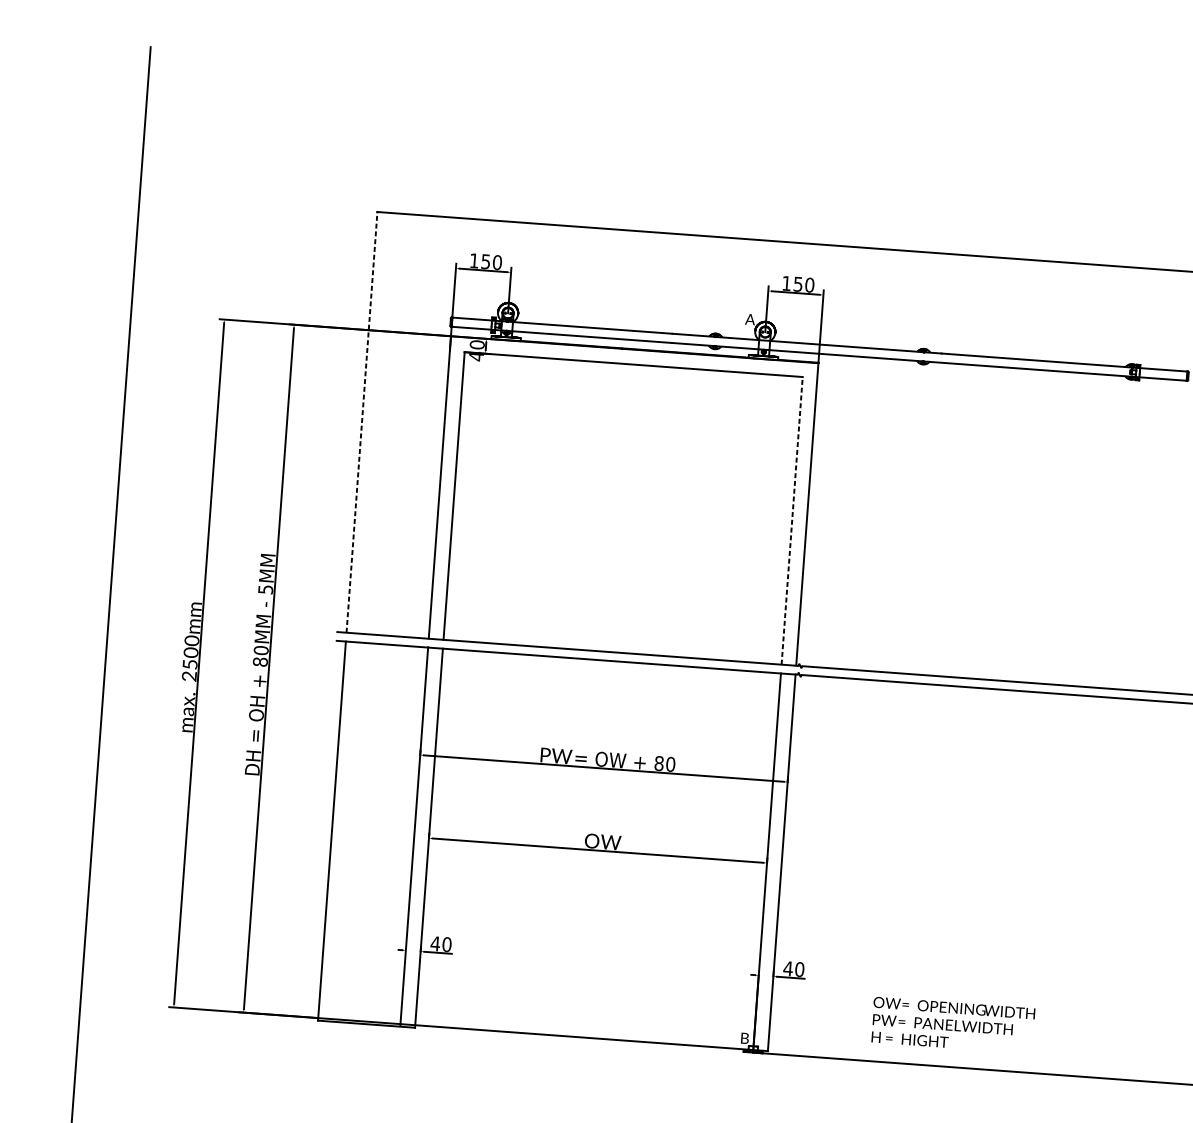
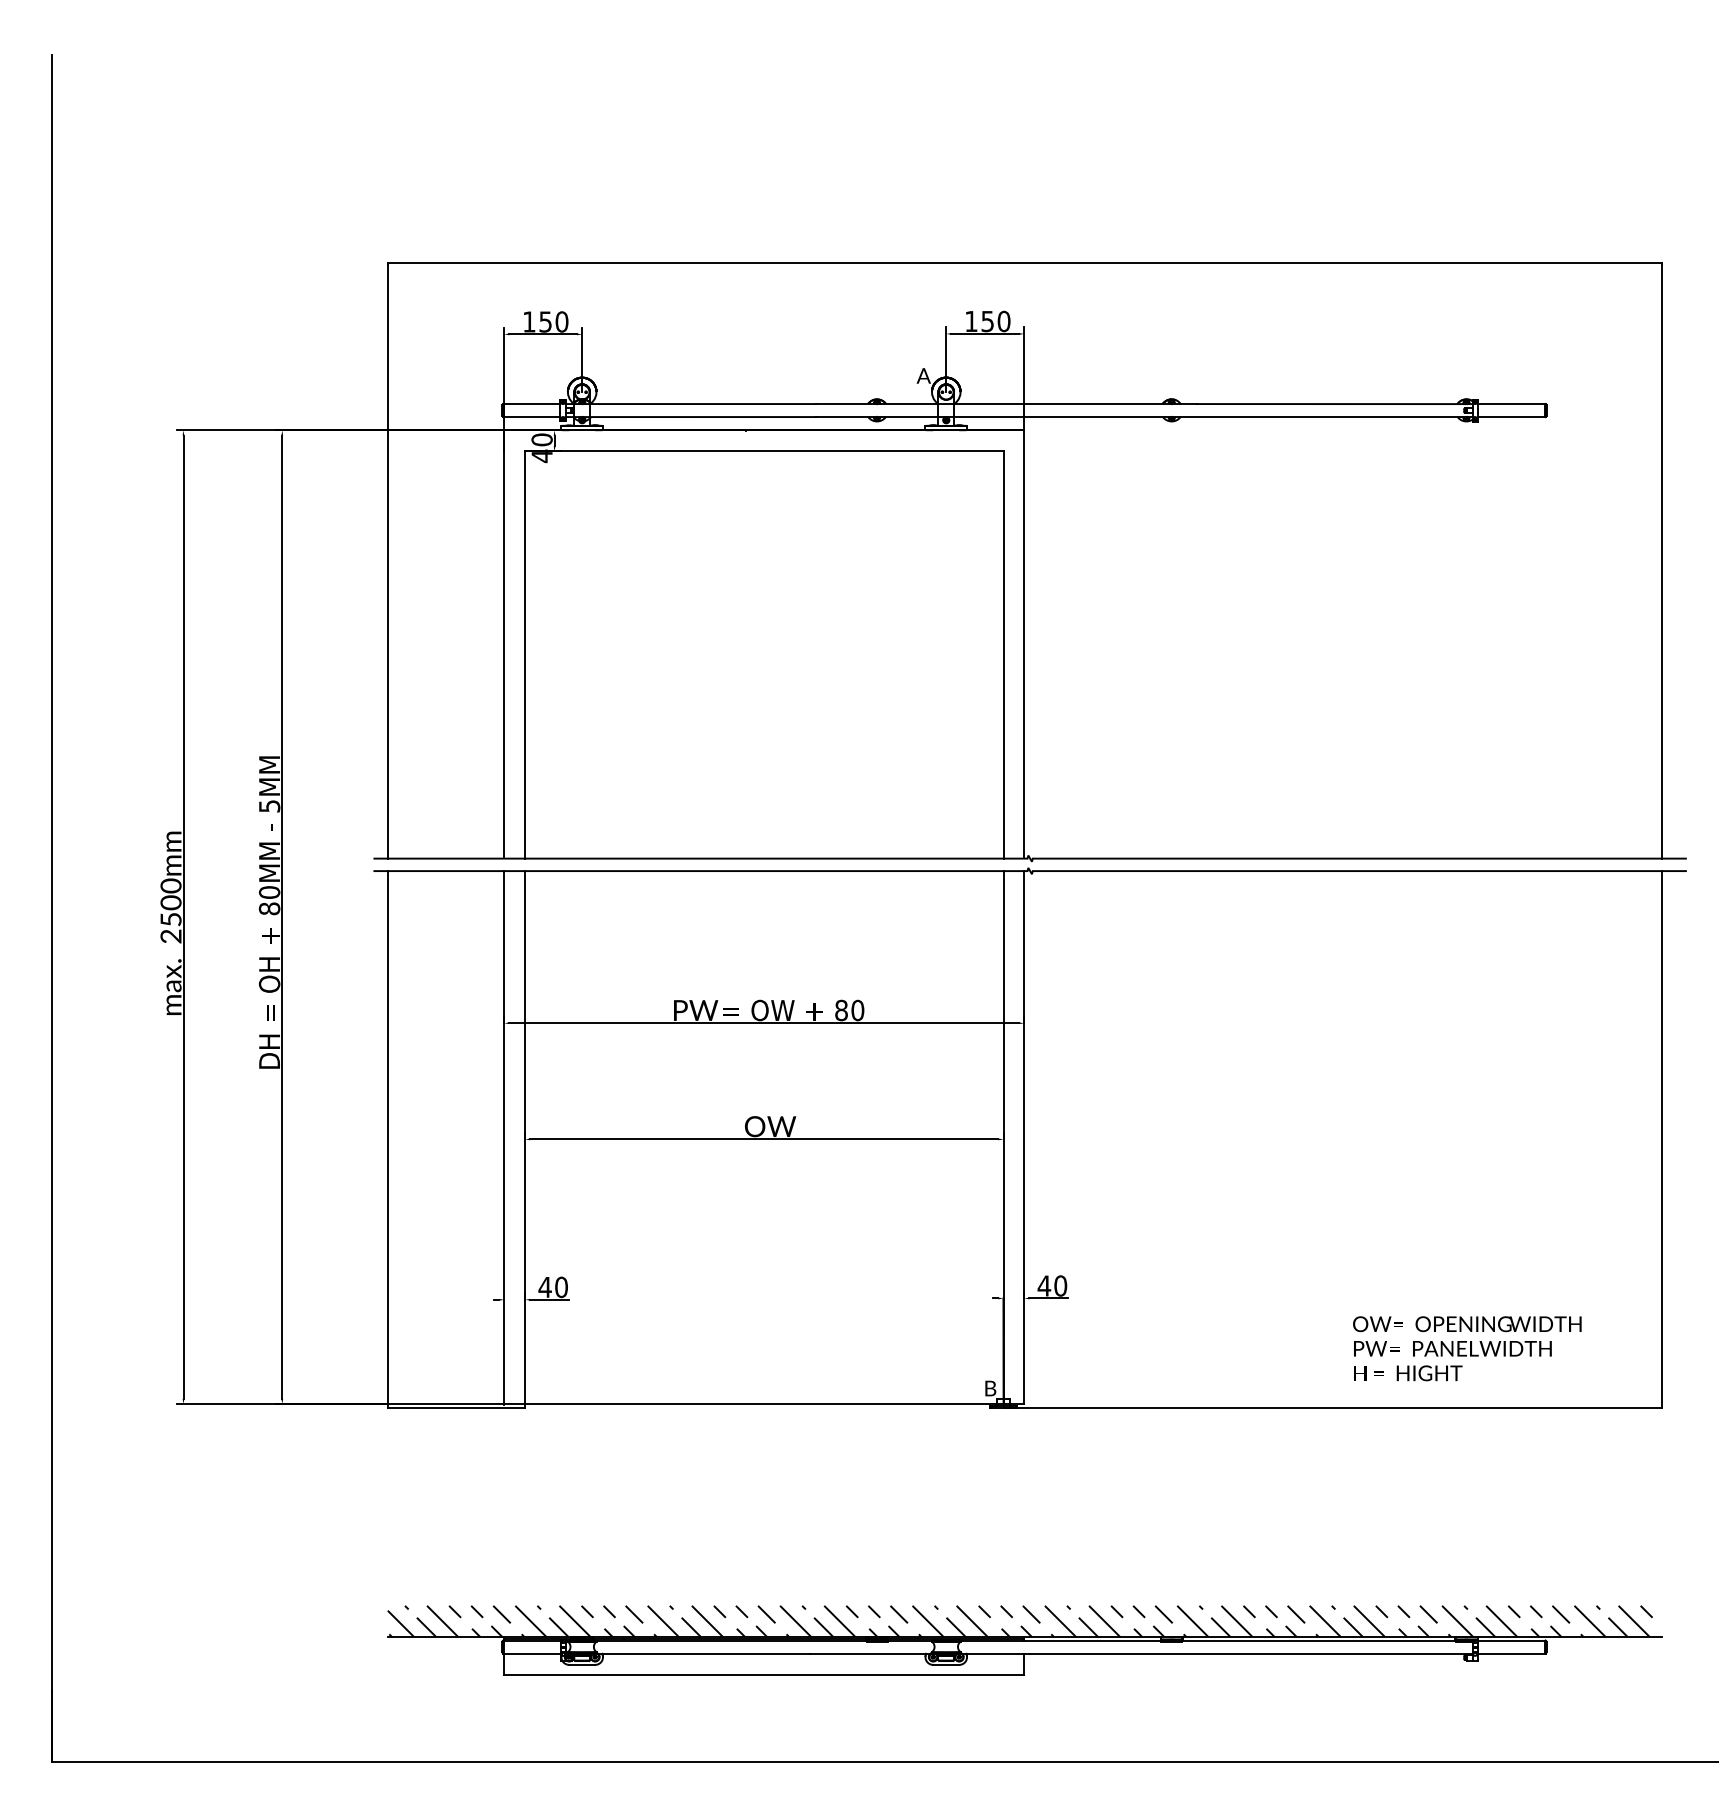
line: (361, 422) -> (387, 560), dashed -> solid
line: (792, 521) -> (1003, 655), dashed -> solid
text: (953, 1025) -> (1467, 1348), moved

